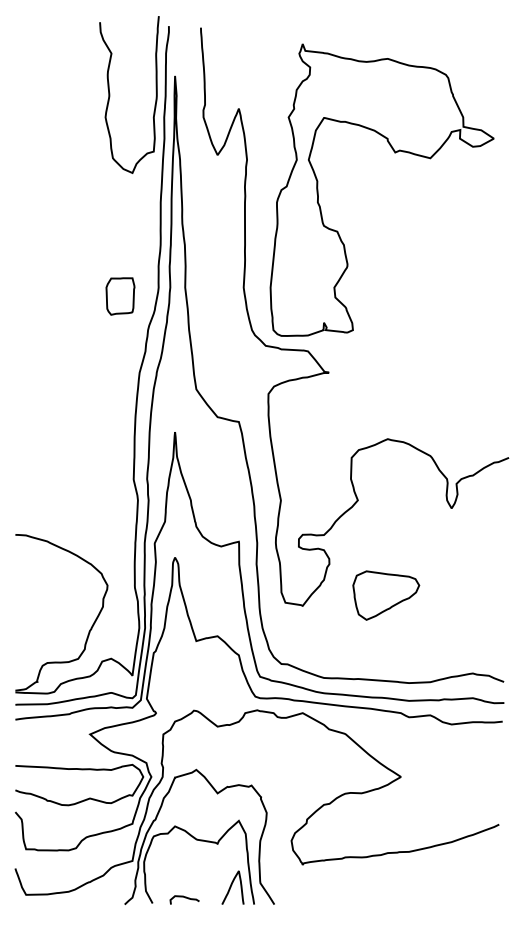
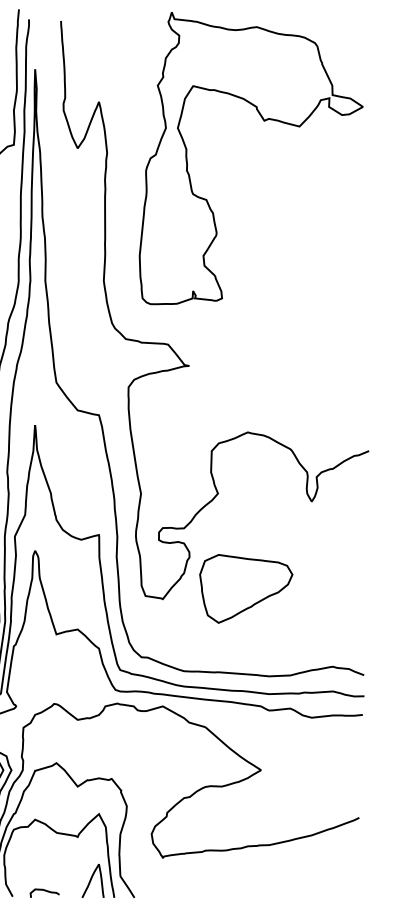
part: (394, 153) -> (263, 121), moved
part: (386, 595) -> (246, 588), size x1.4

